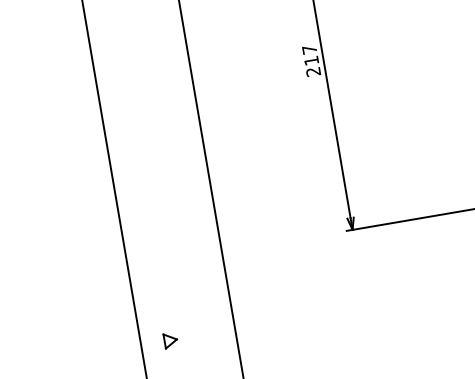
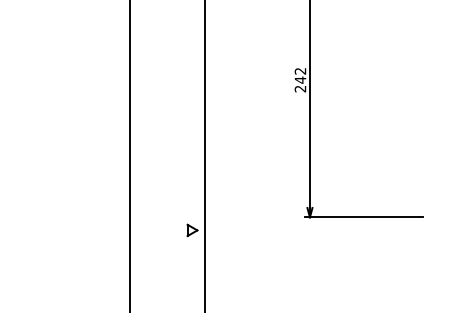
text: (310, 55) -> (300, 75), 217 -> 242
part: (170, 340) -> (192, 230), moved

